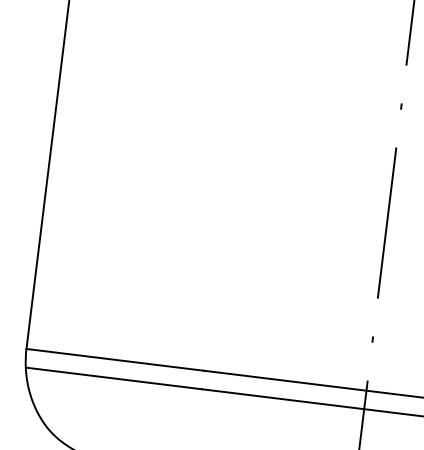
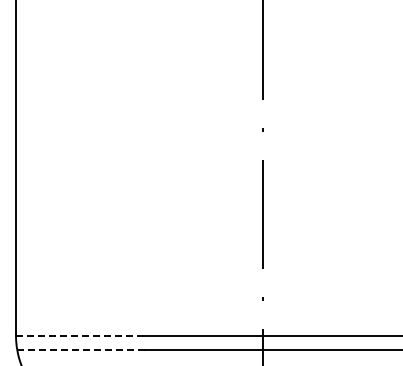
line: (115, 360) -> (80, 336), solid -> dashed
line: (114, 378) -> (81, 349), solid -> dashed

